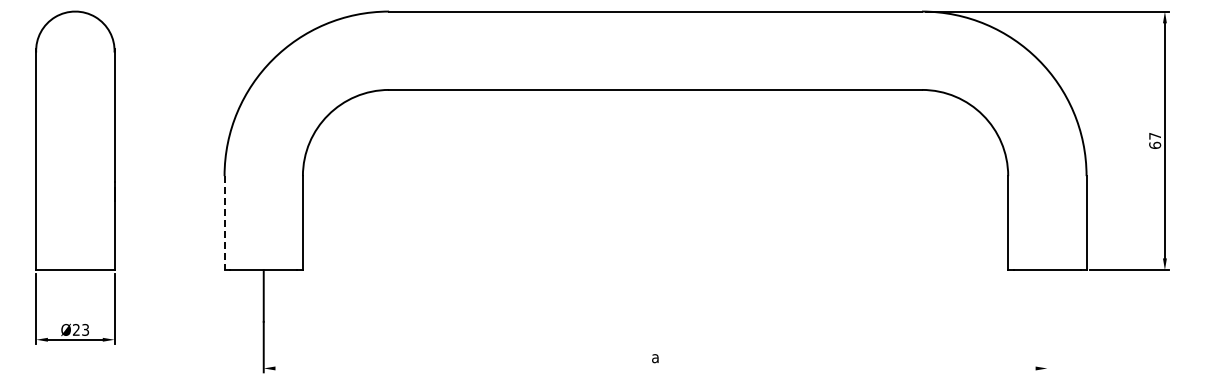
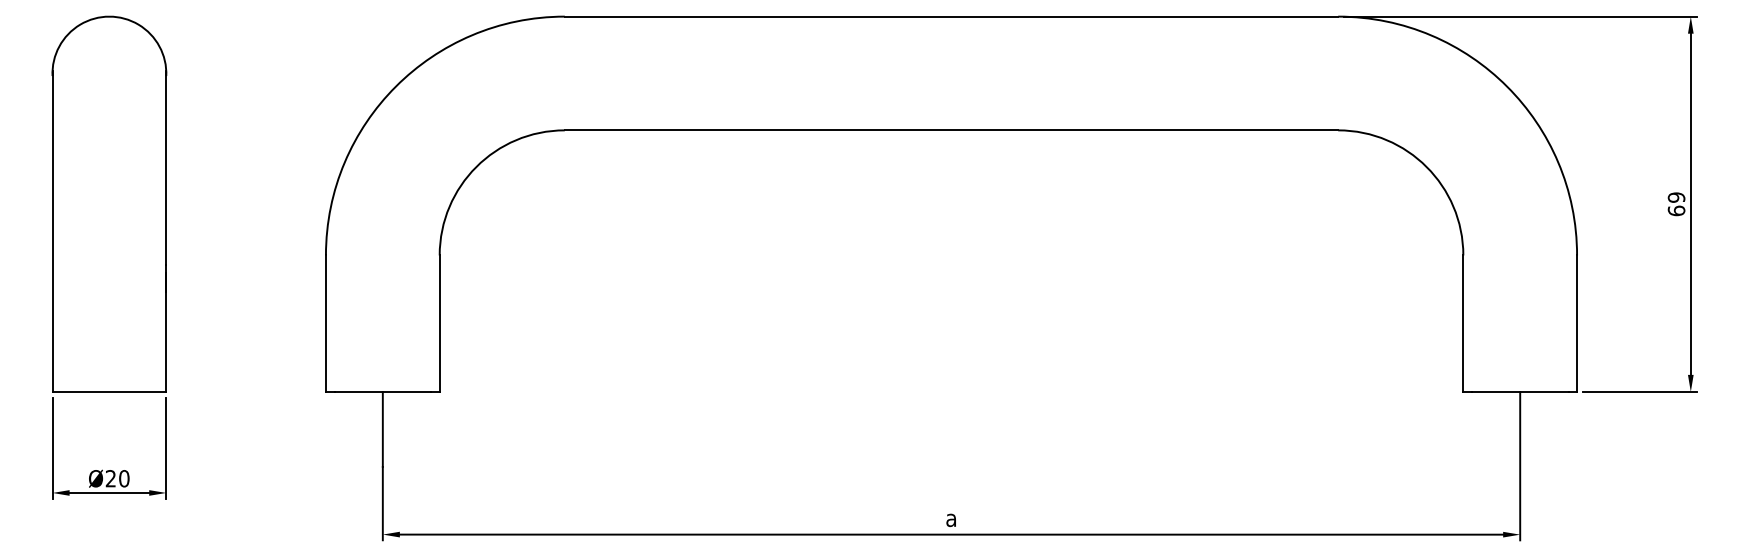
text: (1155, 135) -> (1677, 196), 67 -> 69
line: (224, 223) -> (325, 324), dashed -> solid
line: (1047, 321) -> (1520, 466), added
text: (85, 329) -> (124, 478), Ø23 -> Ø20
line: (655, 368) -> (951, 534), added

